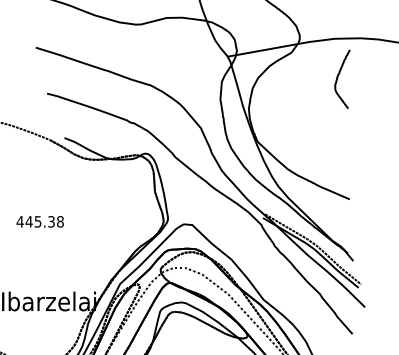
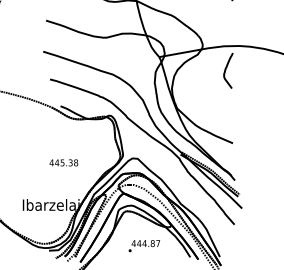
text: (39, 221) -> (63, 162), moved

